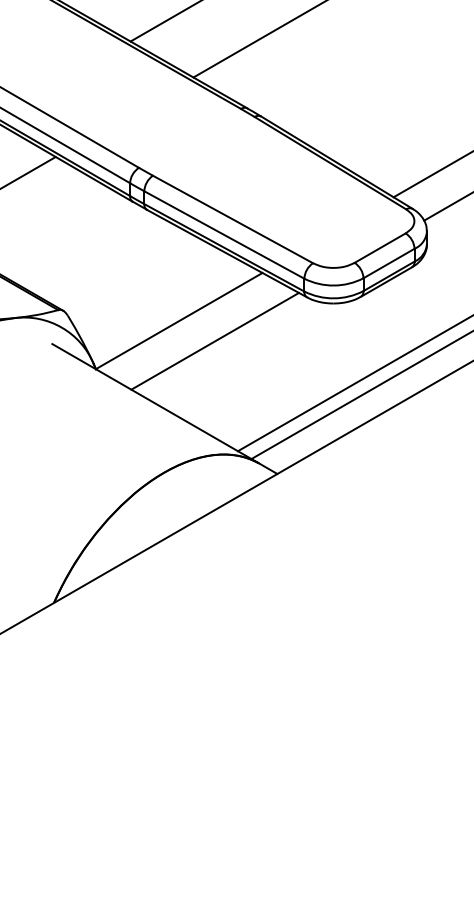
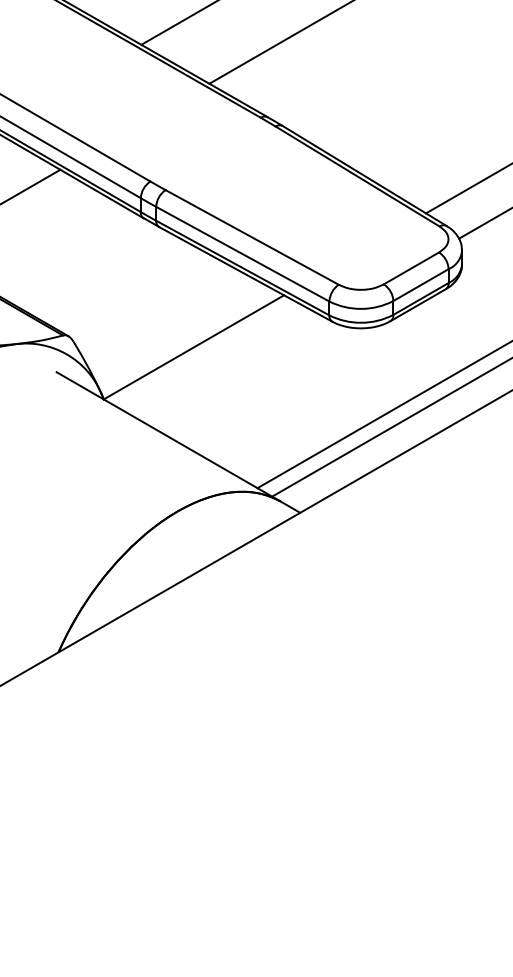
line: (214, 340) -> (232, 368), removed

